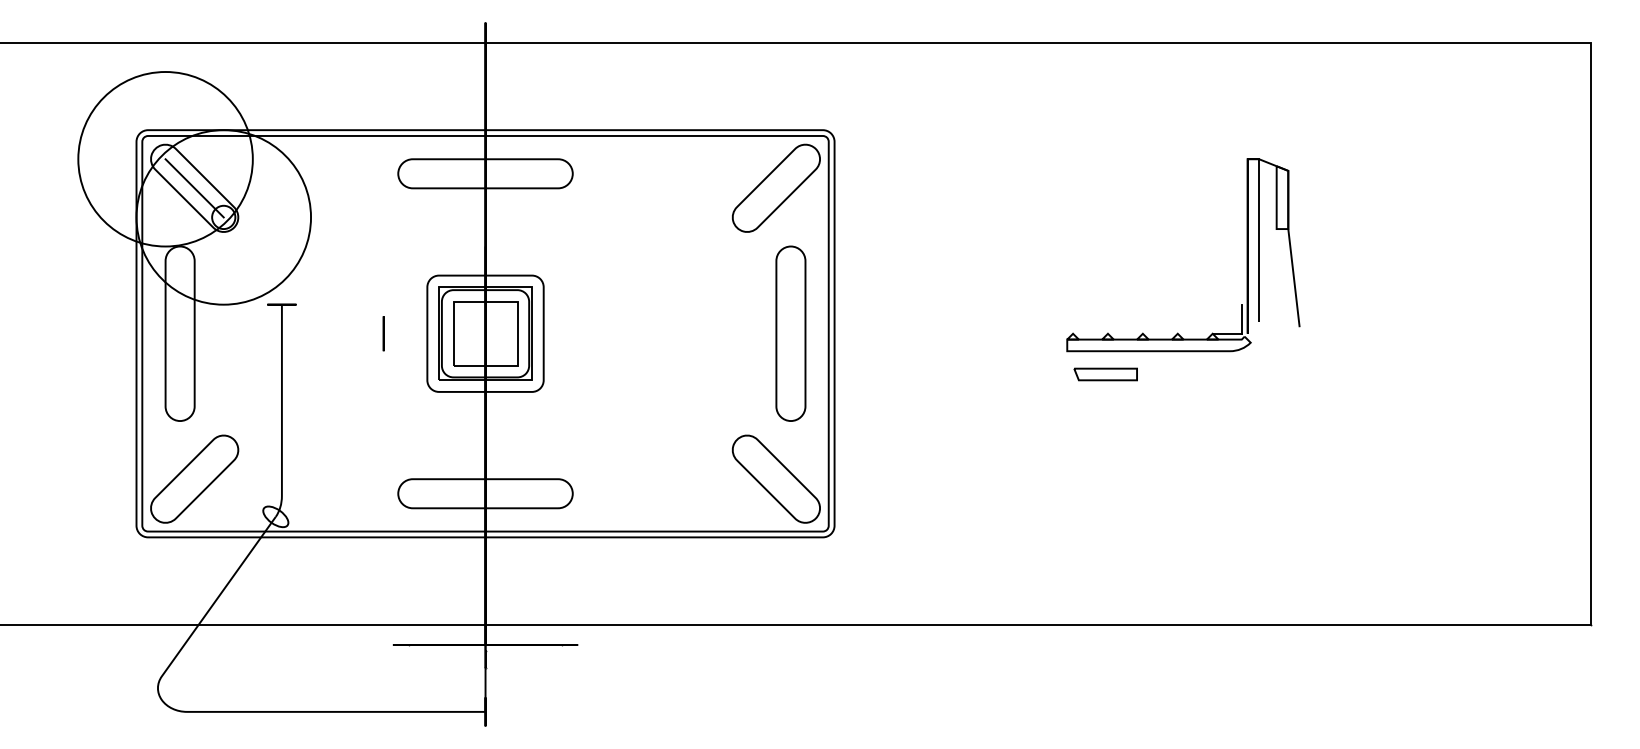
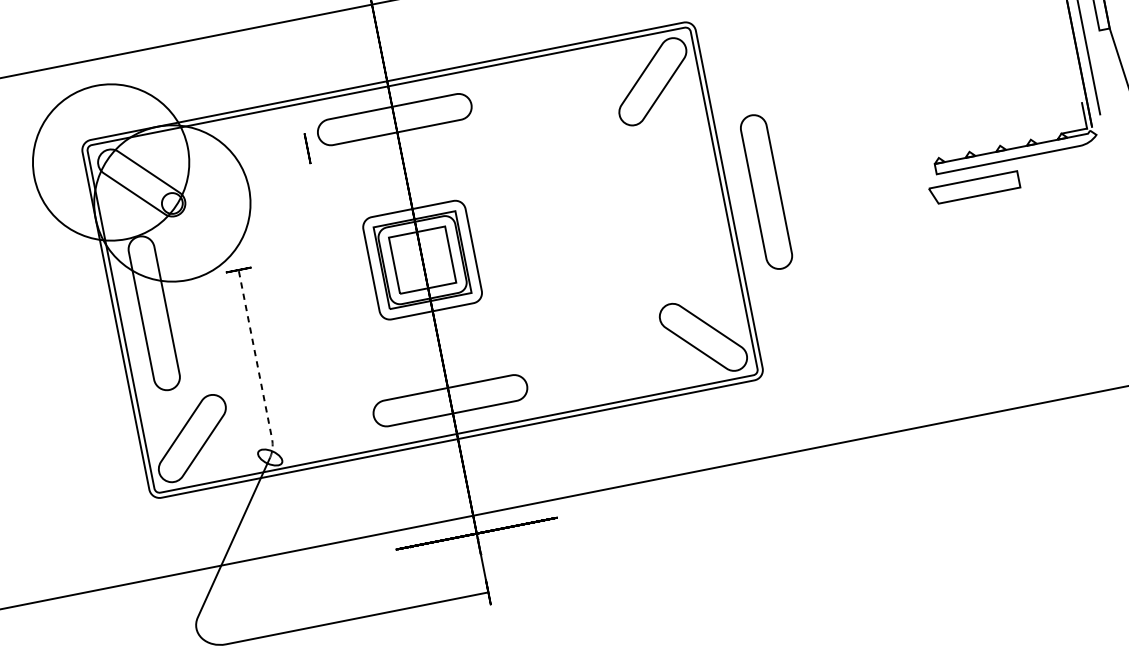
line: (194, 188) -> (141, 183), removed
circle: (383, 333) -> (307, 148), moved
part: (790, 333) -> (766, 191), moved
part: (1105, 374) -> (974, 188), size x1.6
line: (281, 414) -> (257, 366), solid -> dashed

